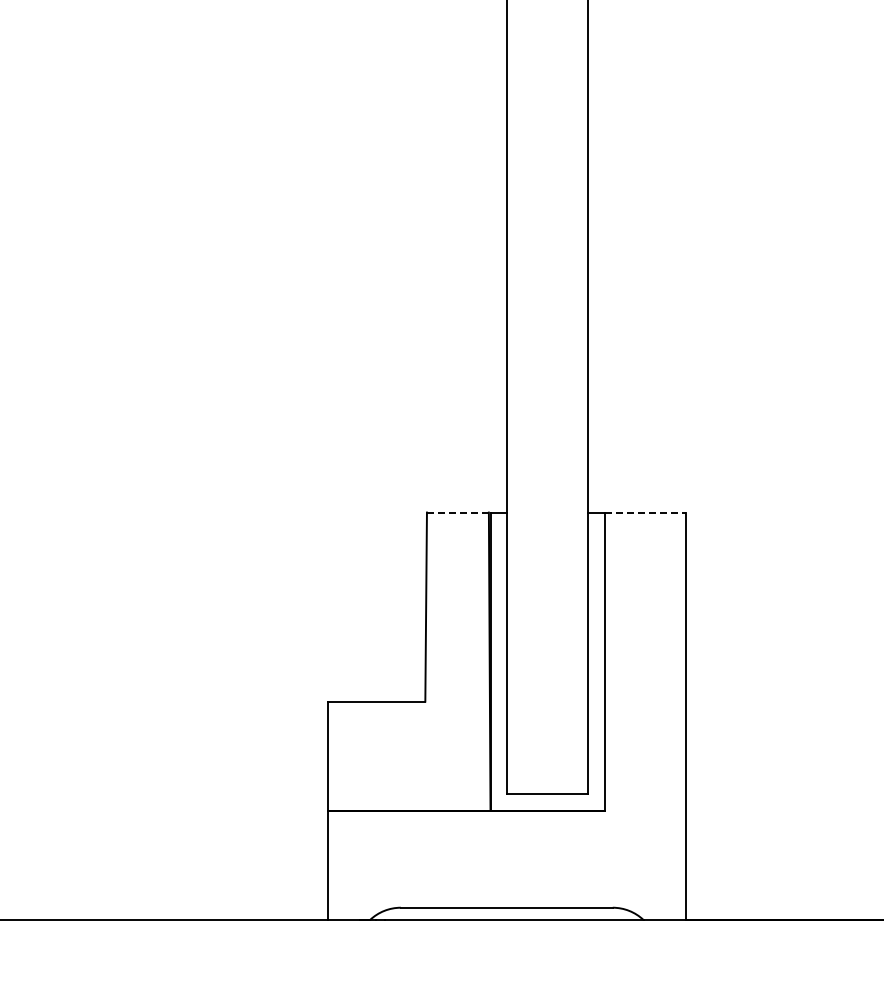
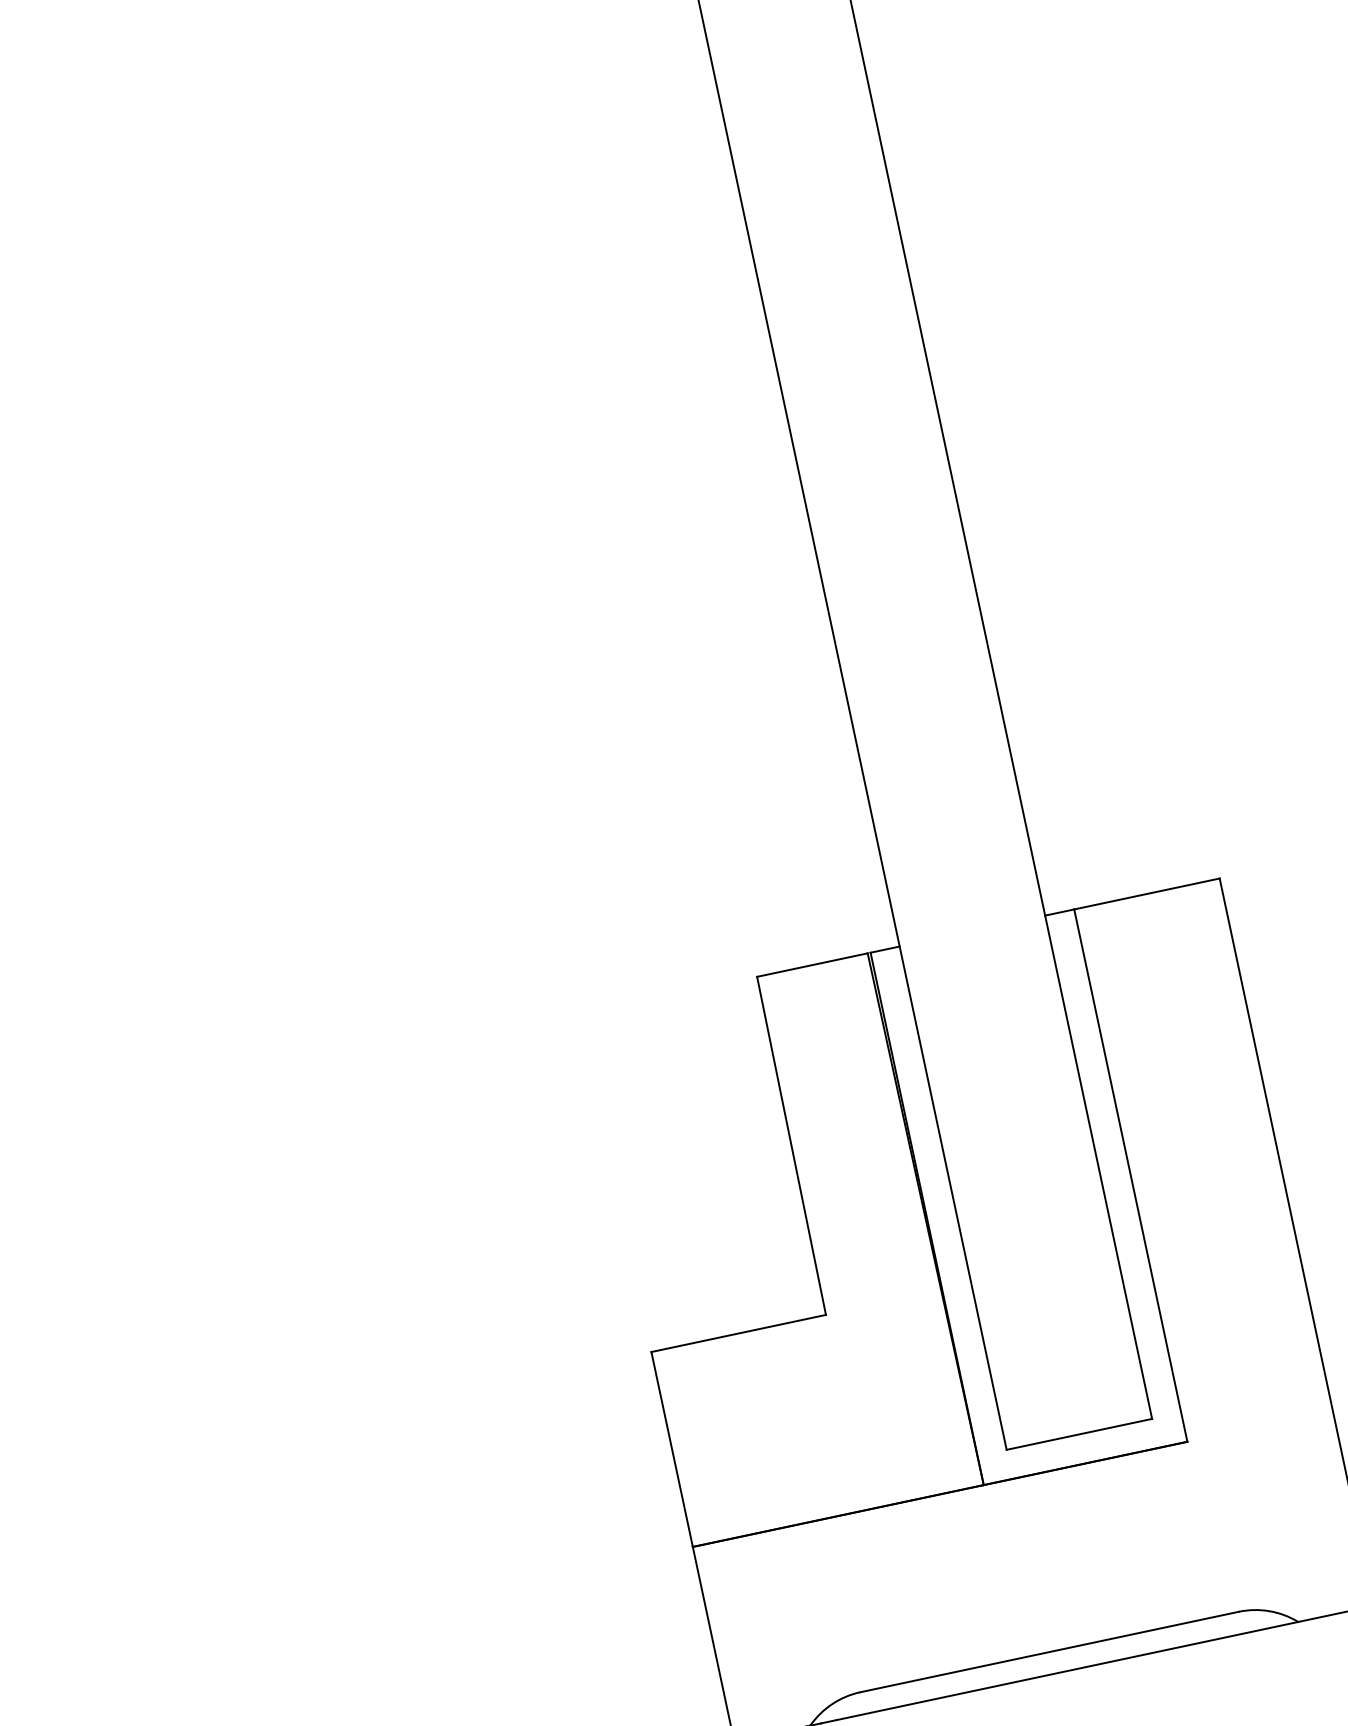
line: (457, 512) -> (811, 965), dashed -> solid
line: (645, 512) -> (1147, 893), dashed -> solid

